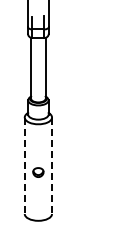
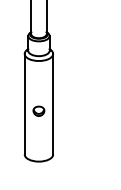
line: (24, 166) -> (24, 104), dashed -> solid
line: (52, 166) -> (53, 104), dashed -> solid

